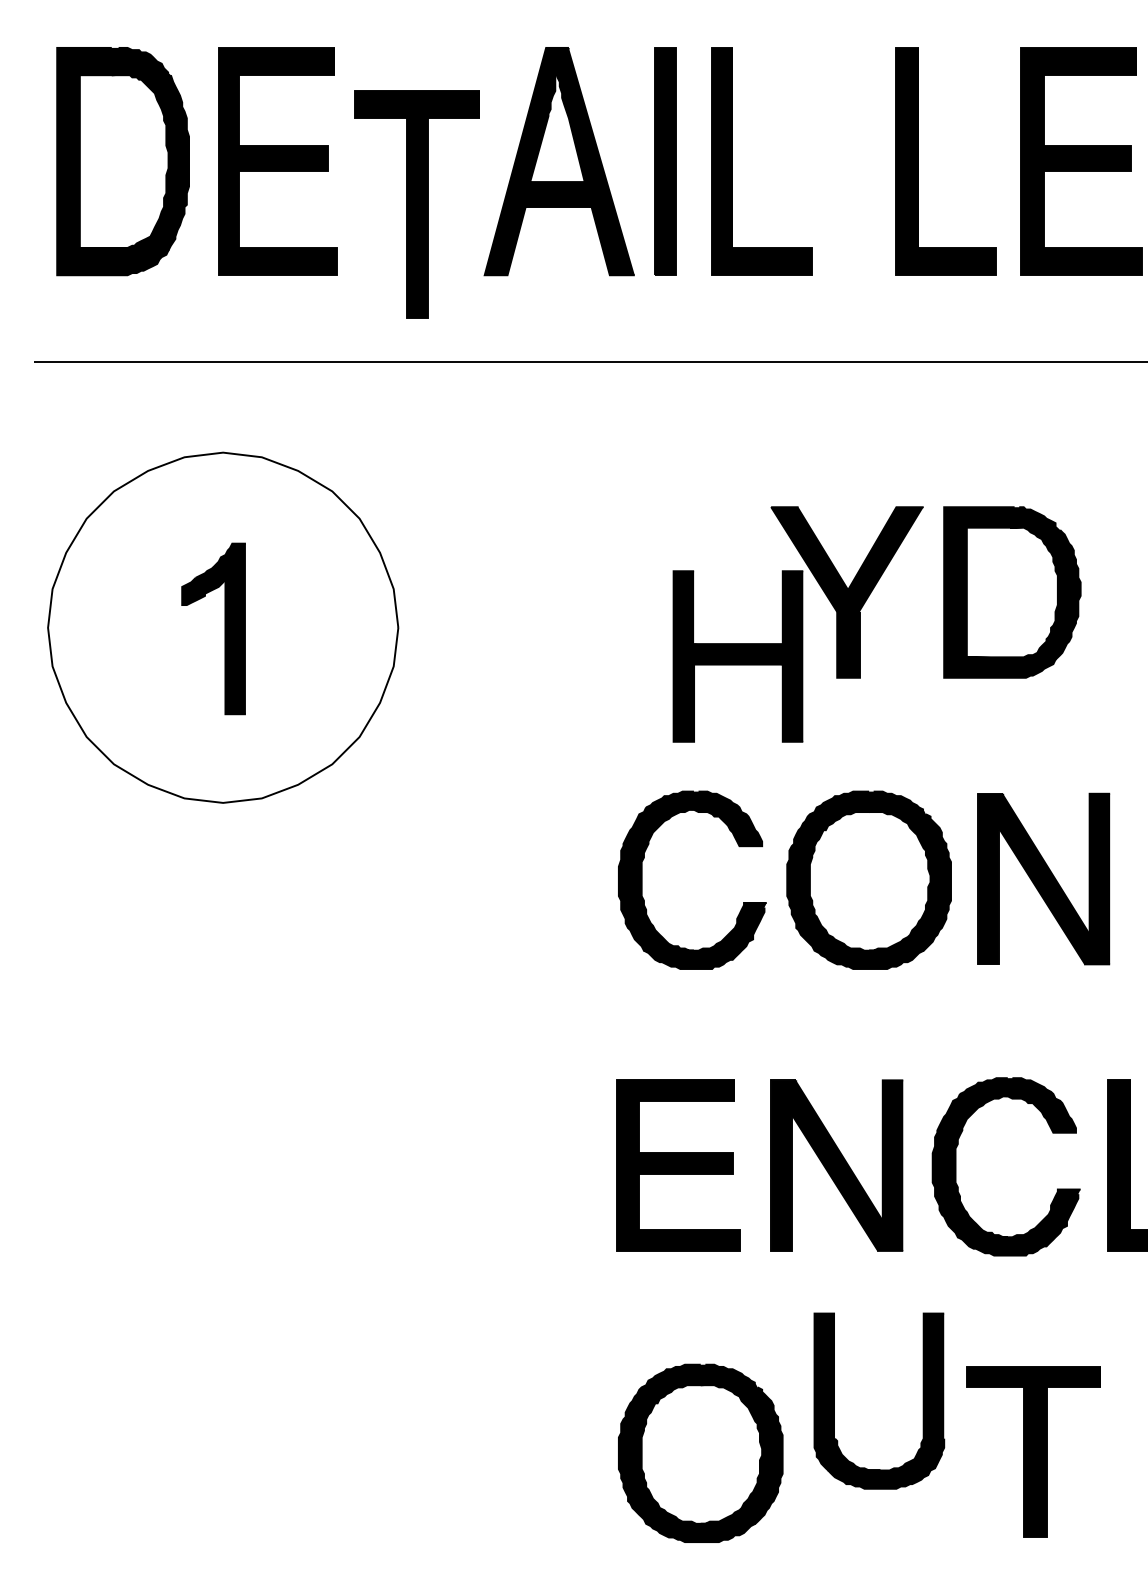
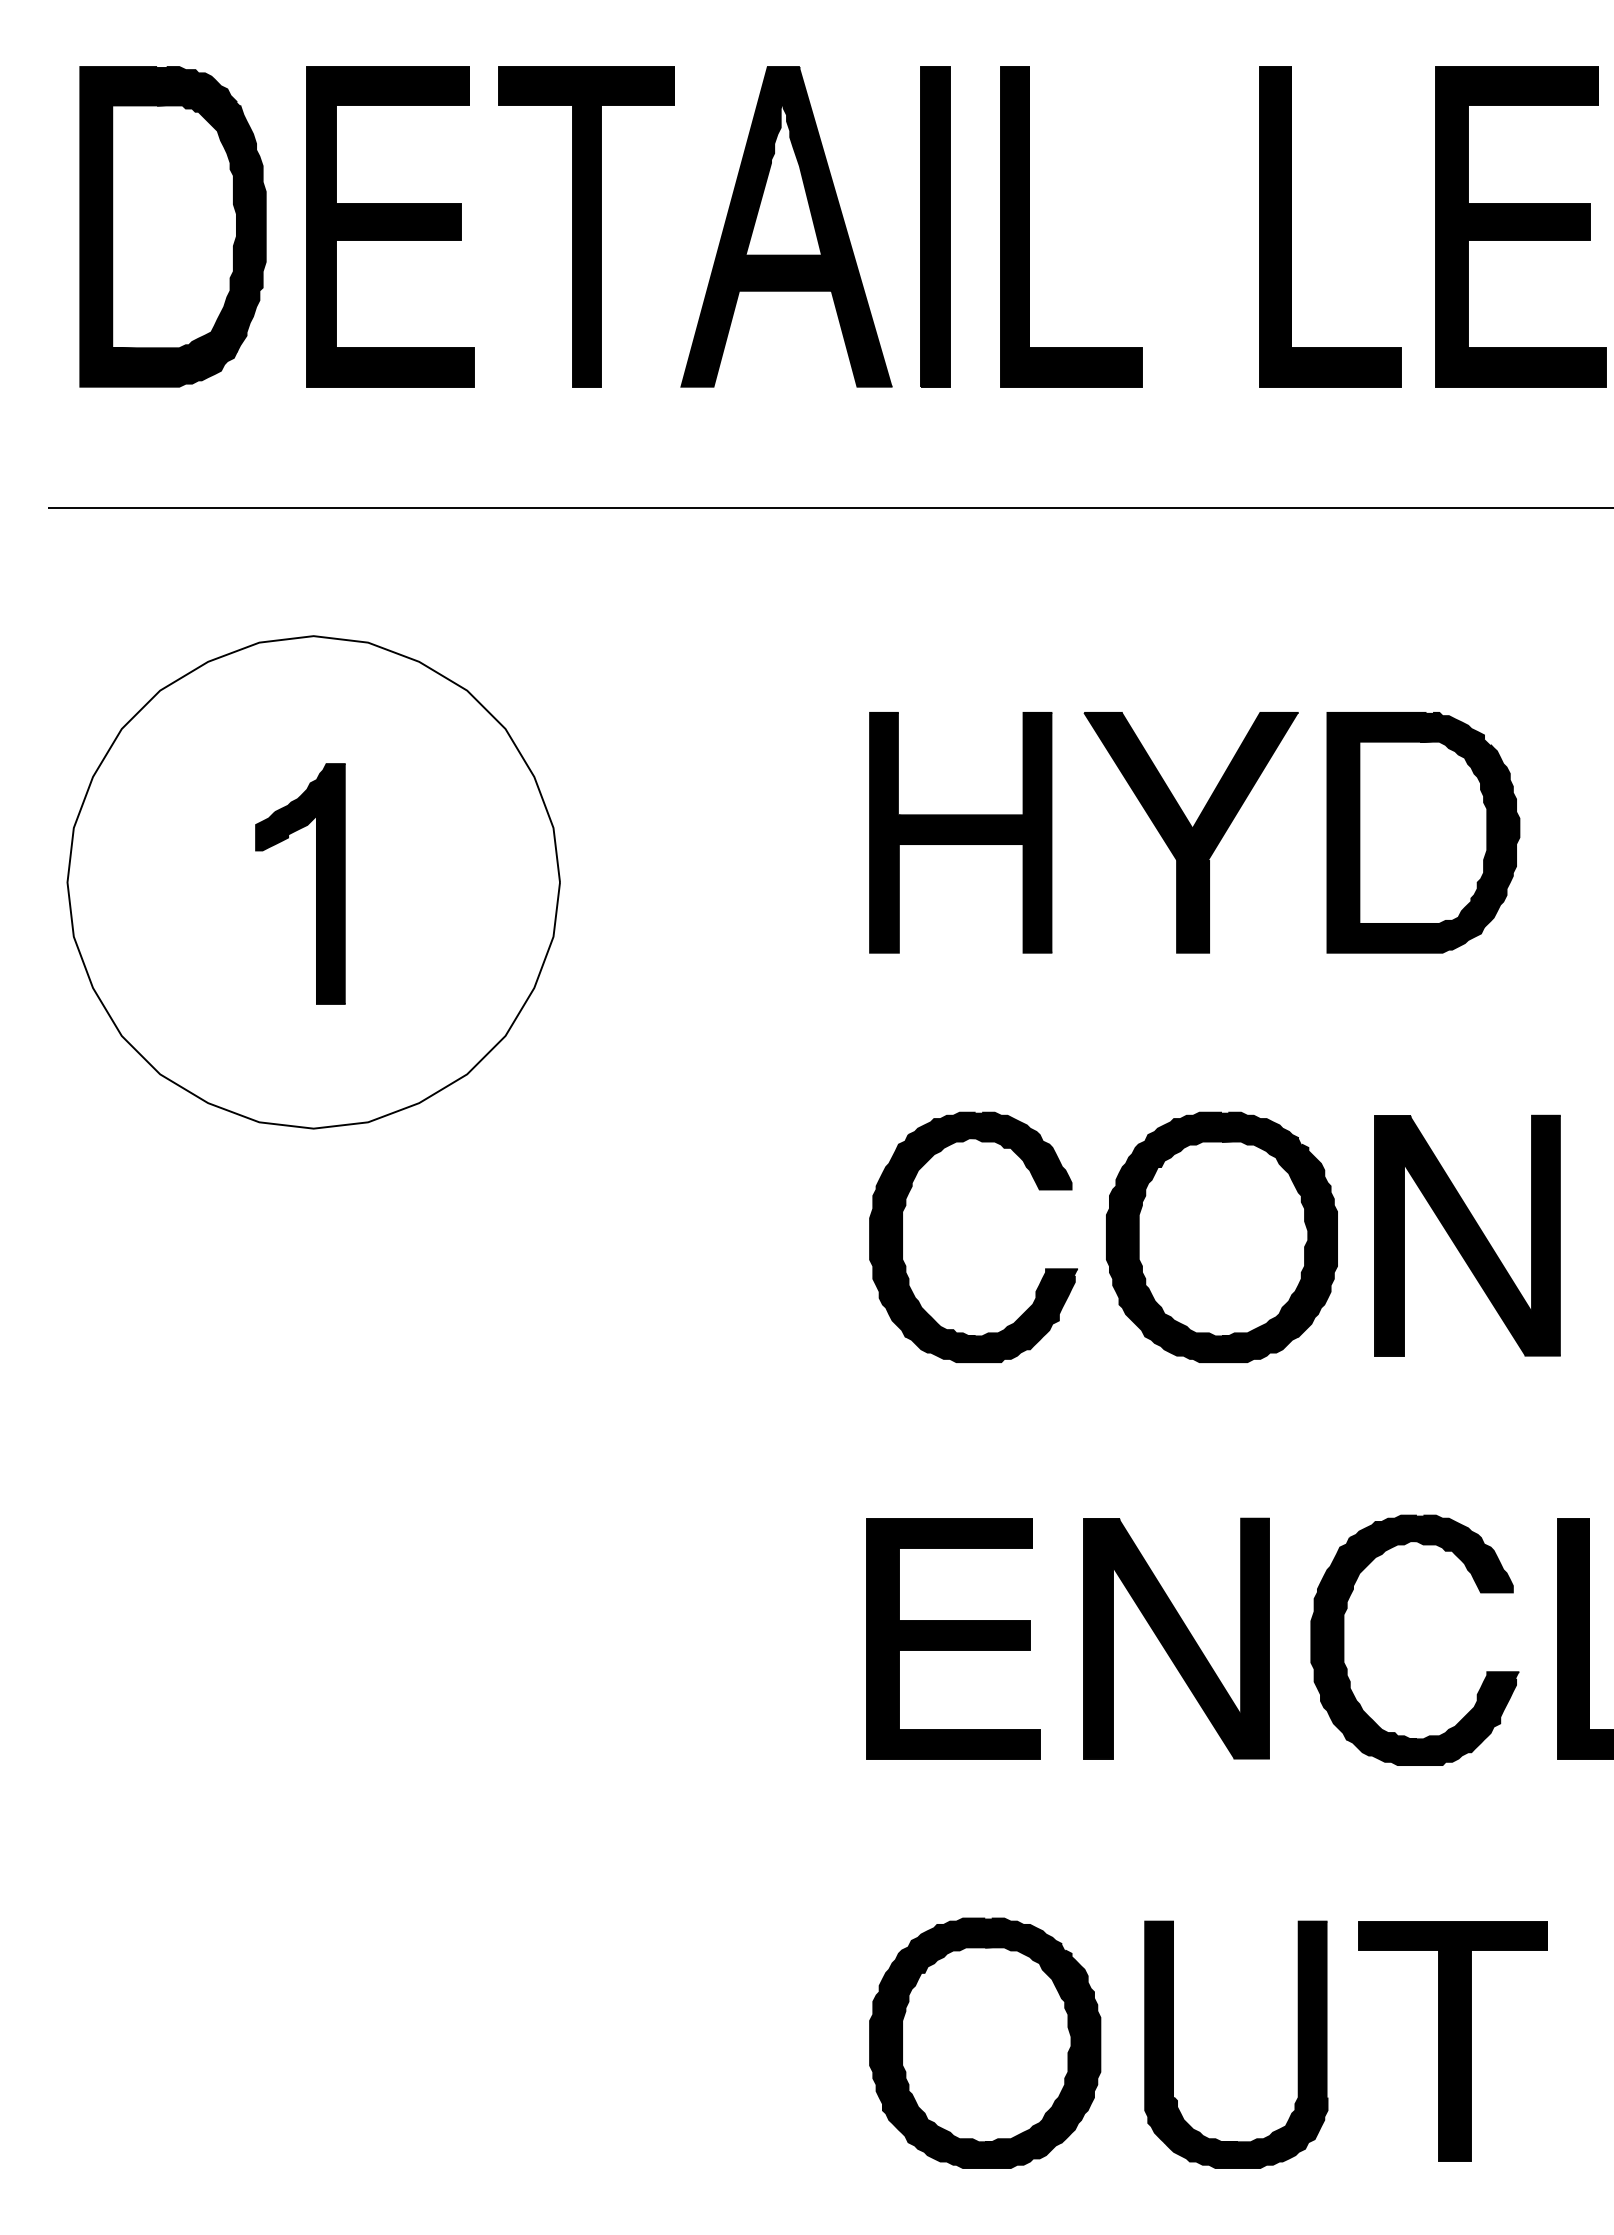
part: (417, 203) -> (586, 226), moved
part: (737, 656) -> (960, 832), moved
part: (922, 1400) -> (1297, 2044), moved

